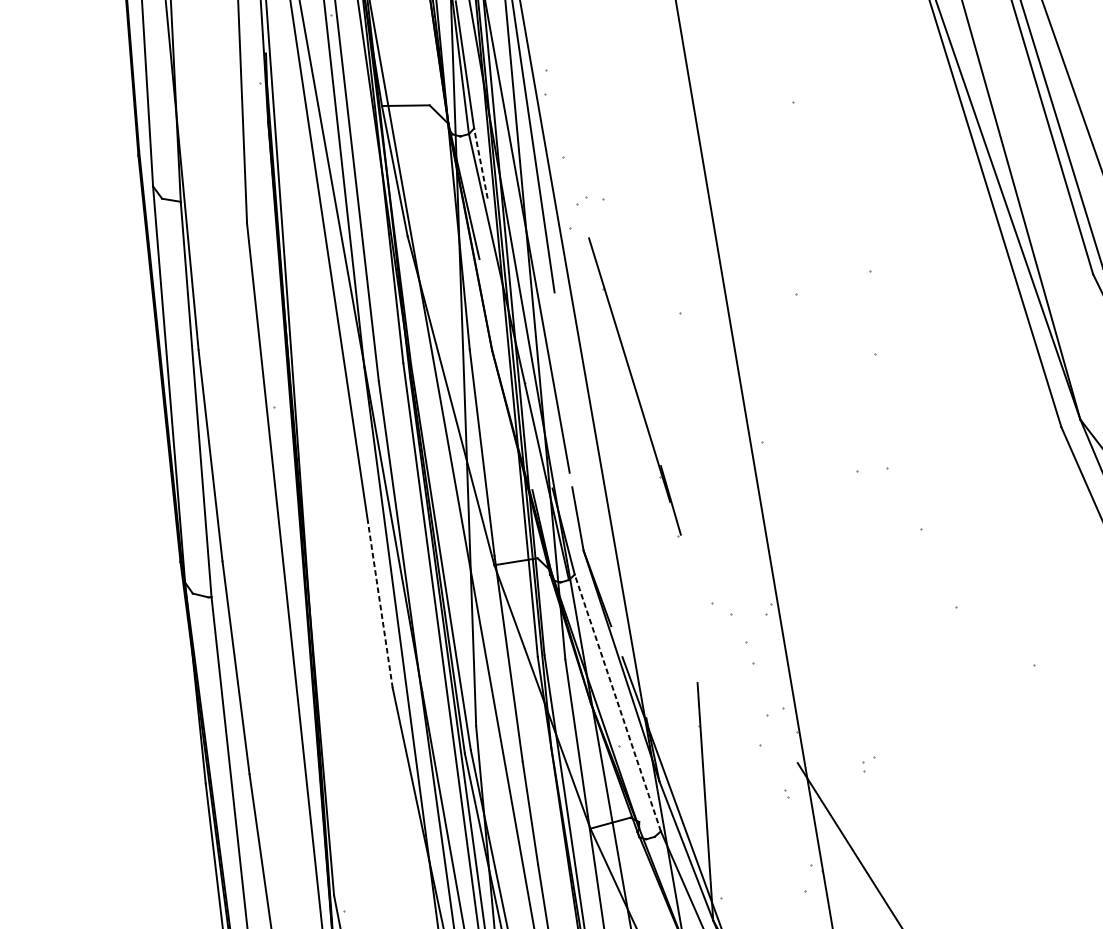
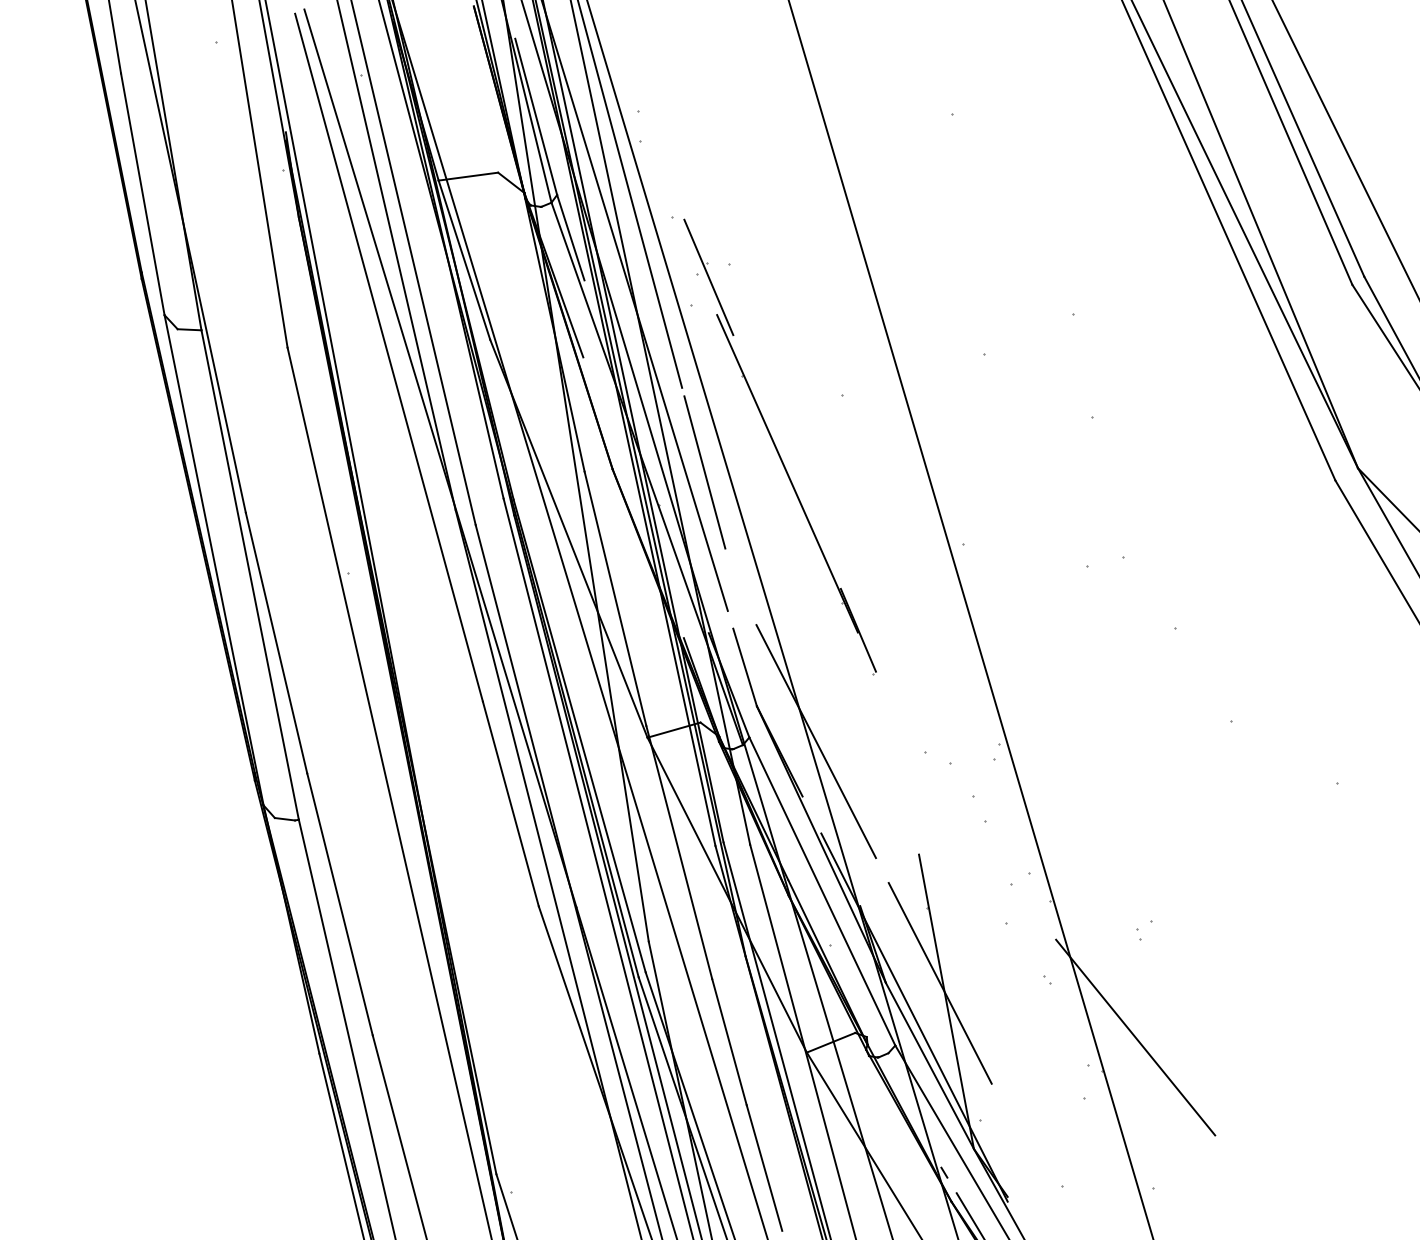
line: (480, 163) -> (570, 237), dashed -> solid
line: (585, 207) -> (708, 277), added
line: (564, 361) -> (704, 472), added
line: (626, 584) -> (815, 741), added
line: (380, 604) -> (510, 803), dashed -> solid
line: (617, 703) -> (822, 891), dashed -> solid
line: (701, 785) -> (939, 982), added

